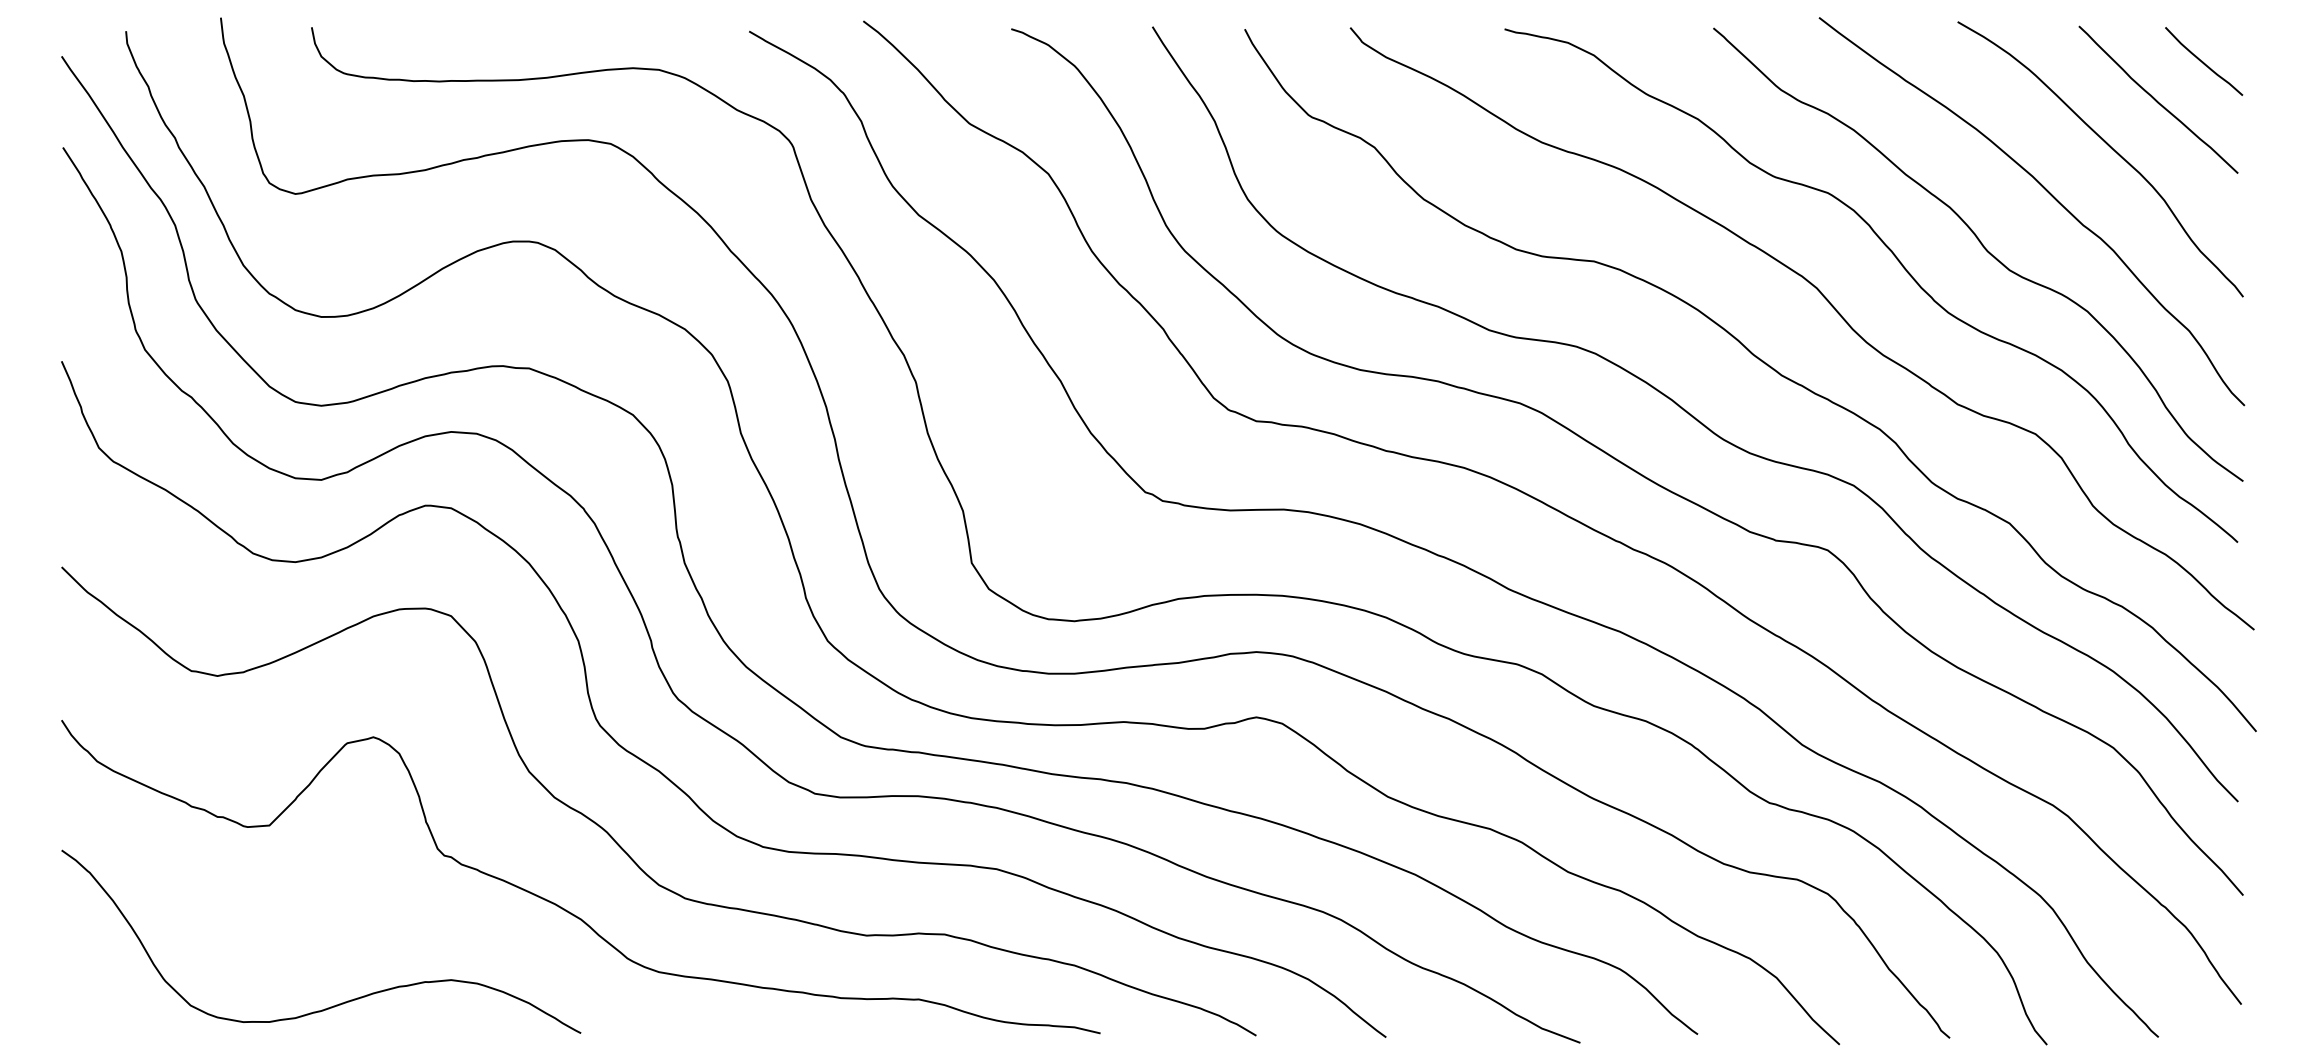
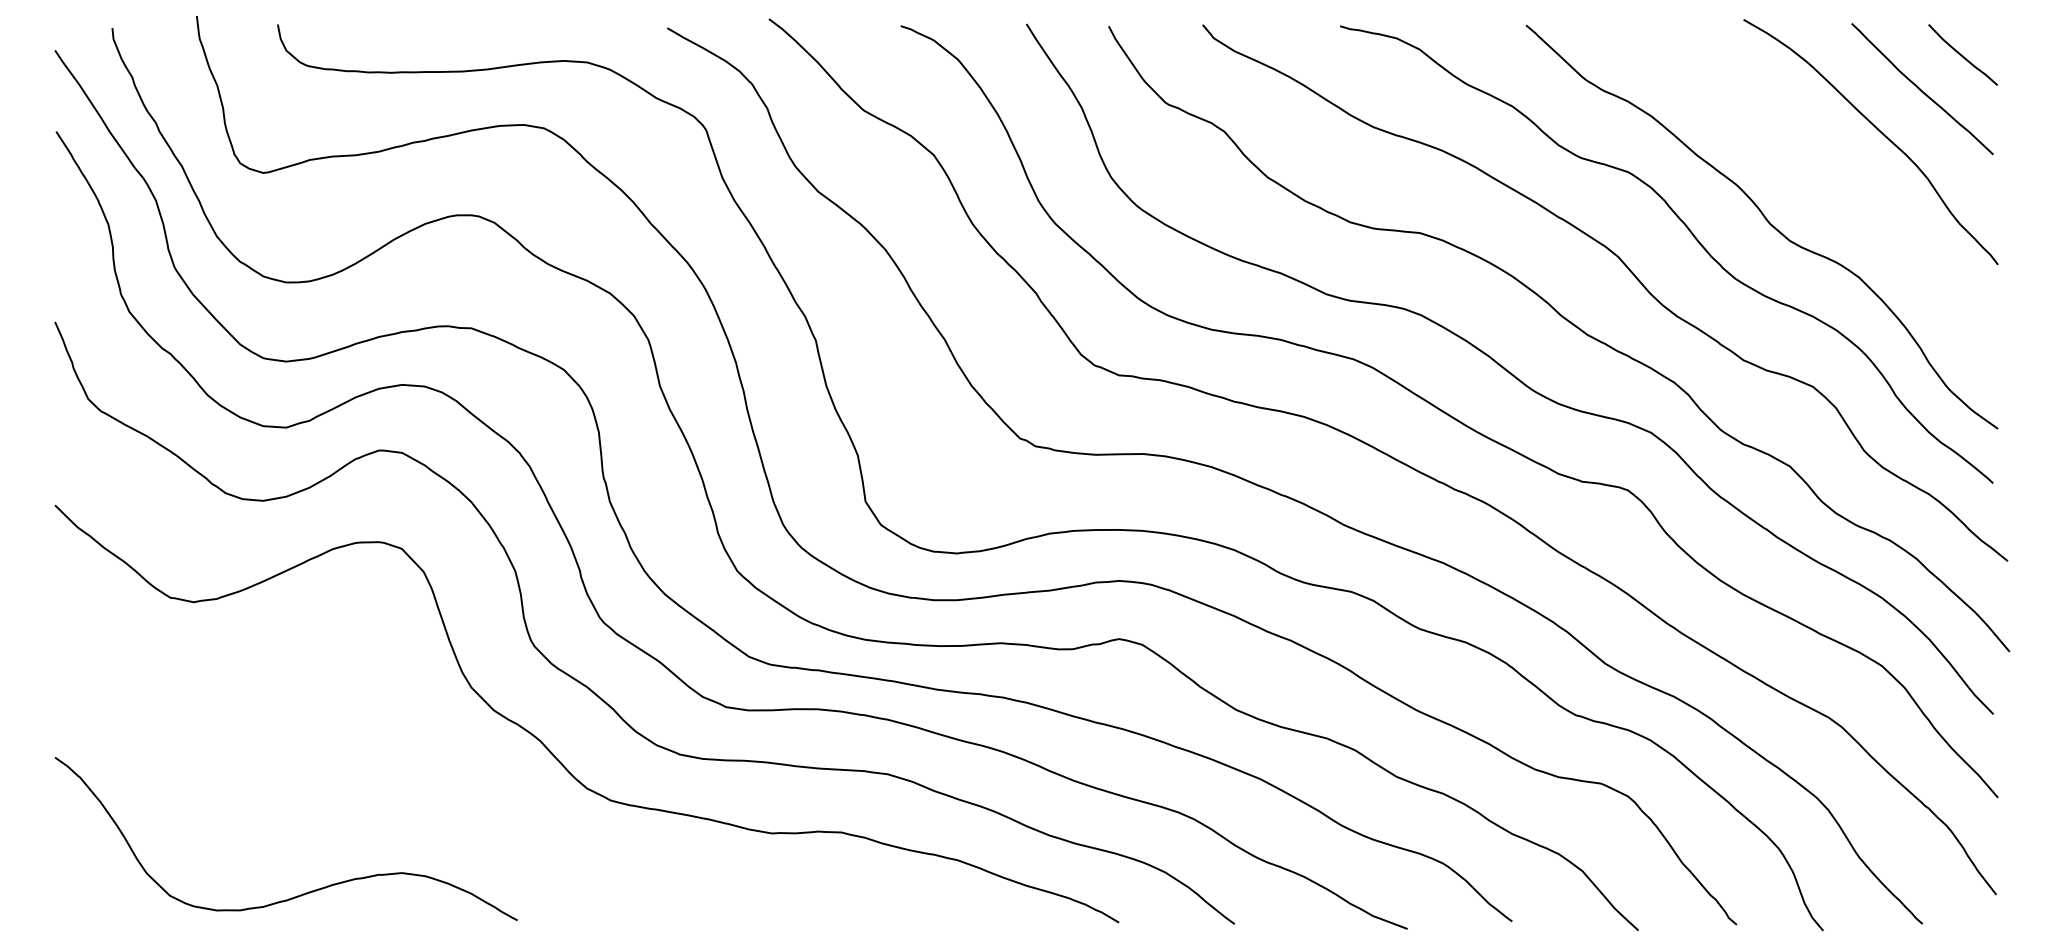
curve: (2048, 193) -> (1824, 172), removed
curve: (561, 906) -> (500, 807), removed

